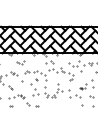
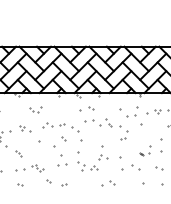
part: (62, 105) -> (108, 183), added

